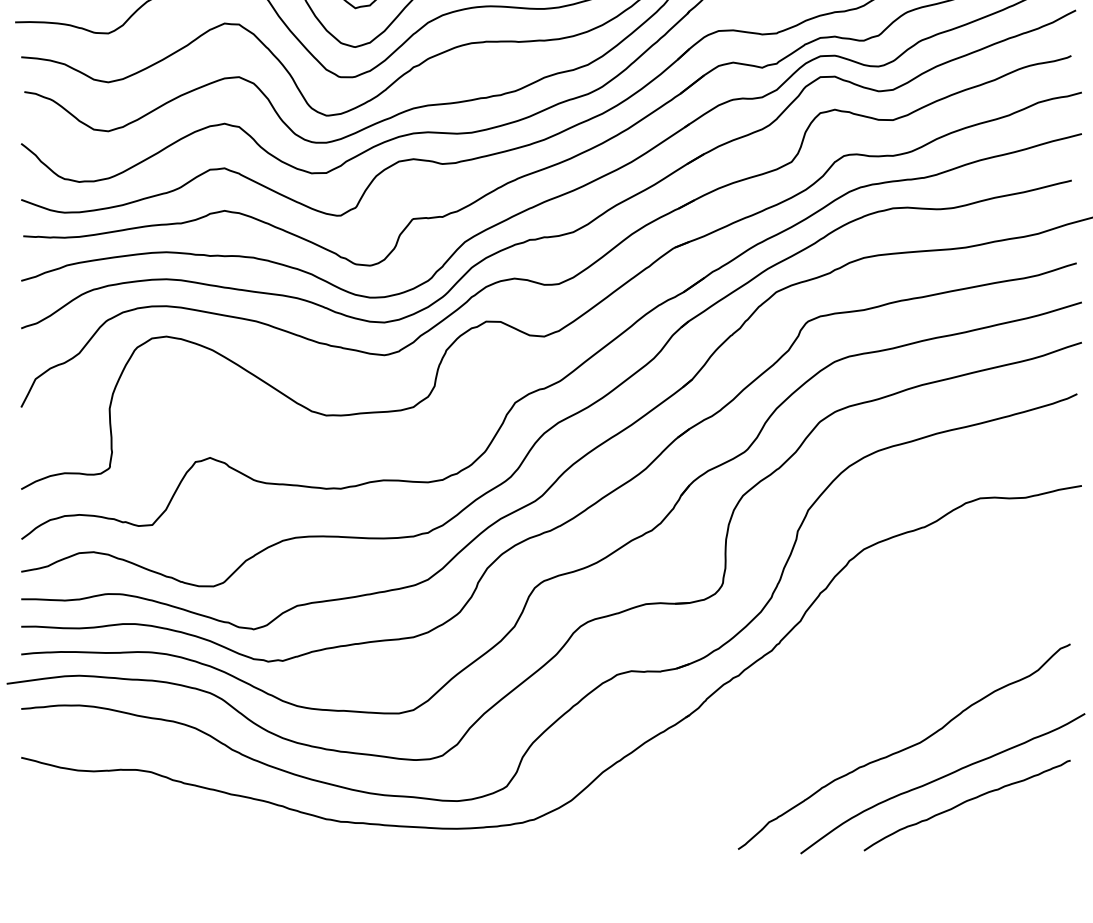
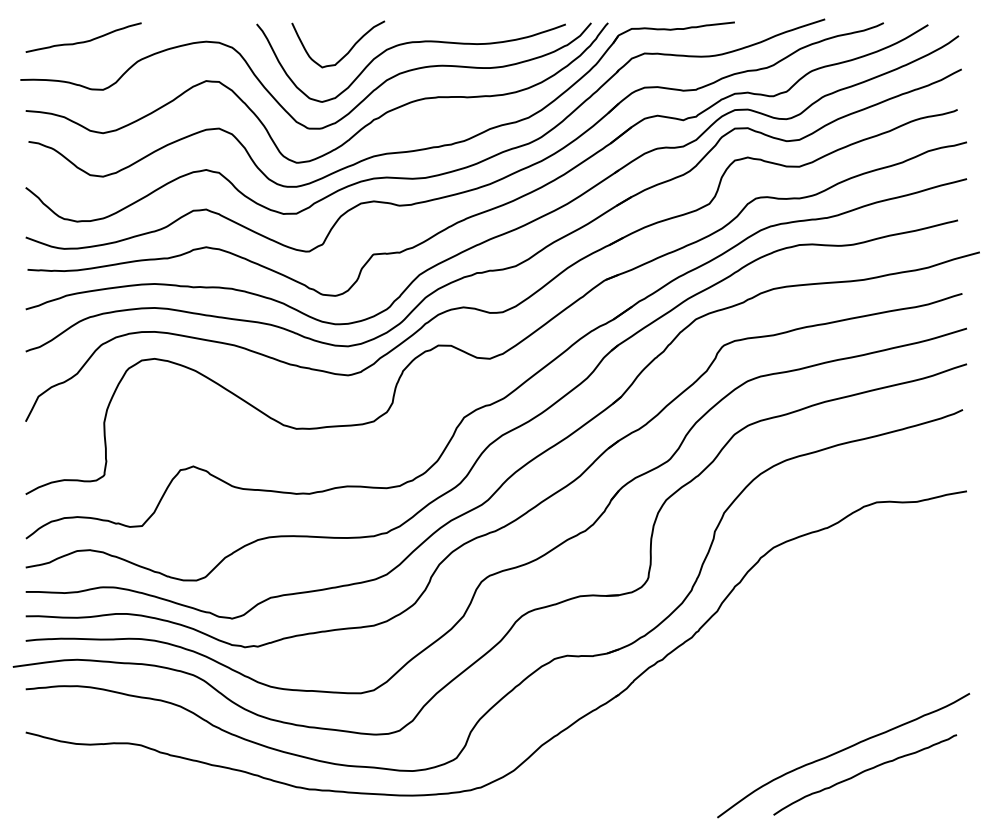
curve: (905, 747) -> (810, 723), removed

